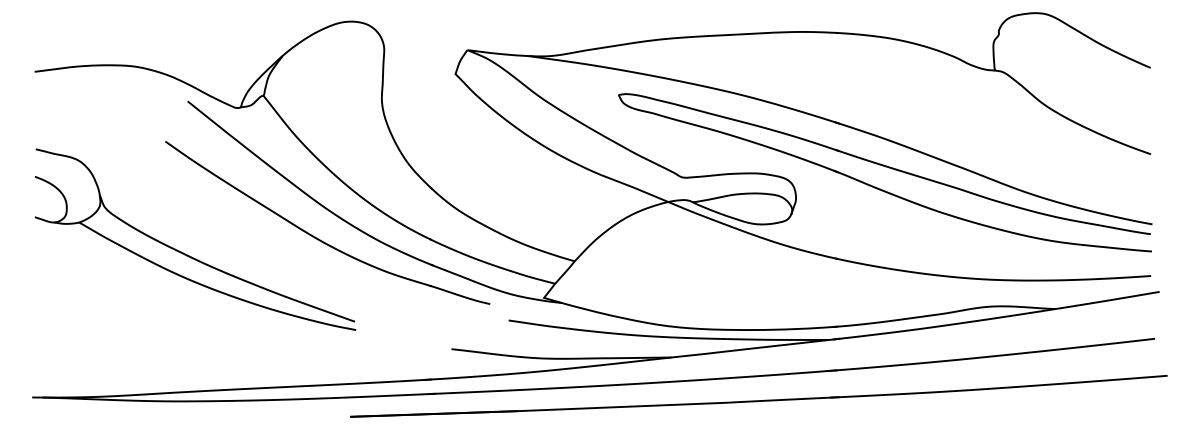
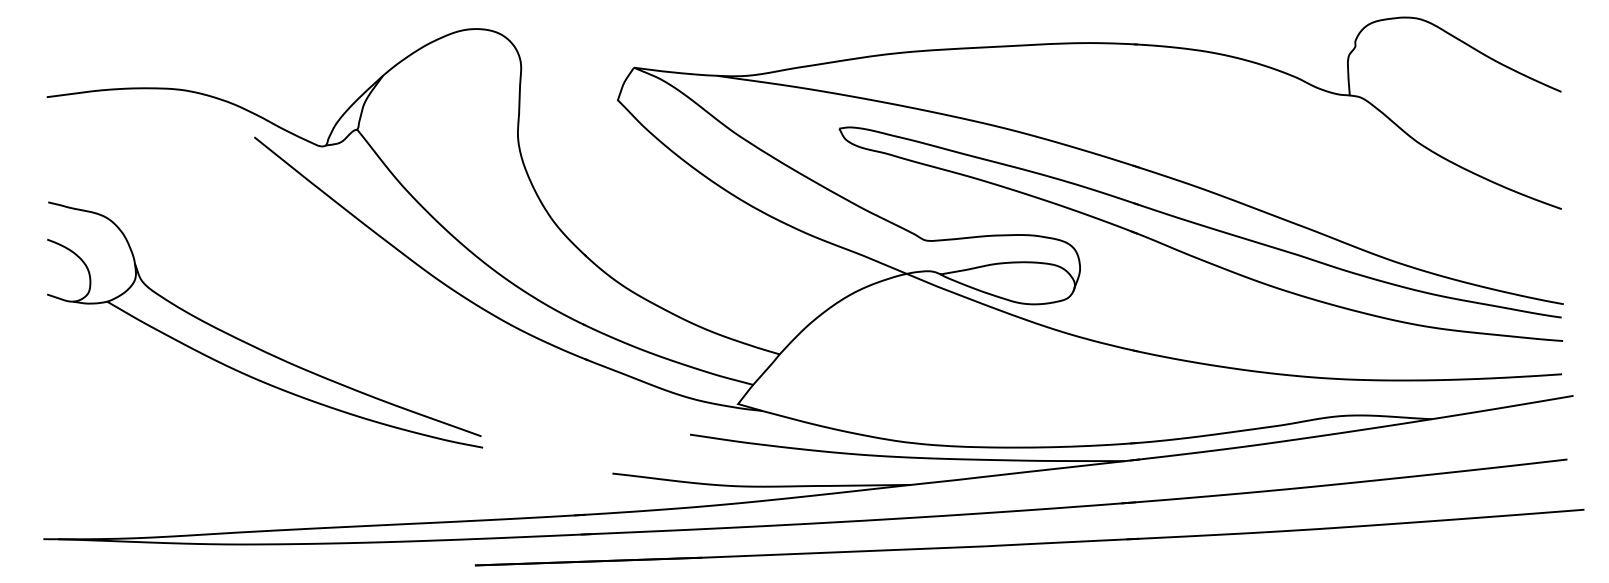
part: (319, 239) -> (433, 324), removed

